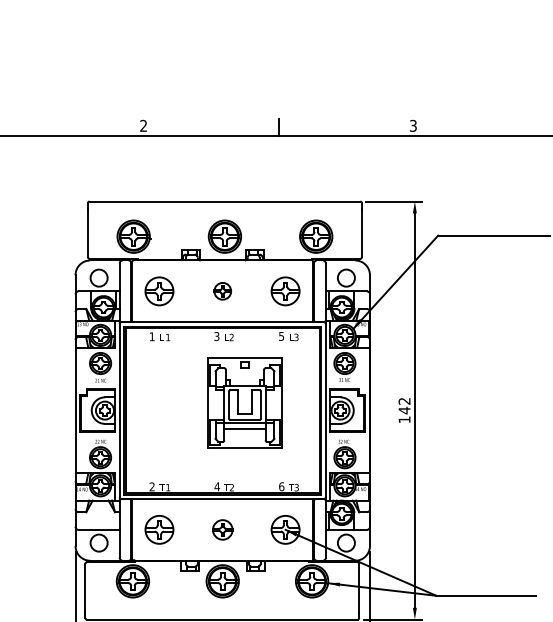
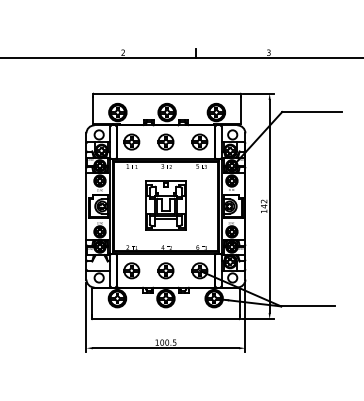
part: (221, 290) -> (165, 141), size x1.67
part: (244, 403) -> (165, 205), moved
part: (221, 529) -> (165, 270), size x1.43

